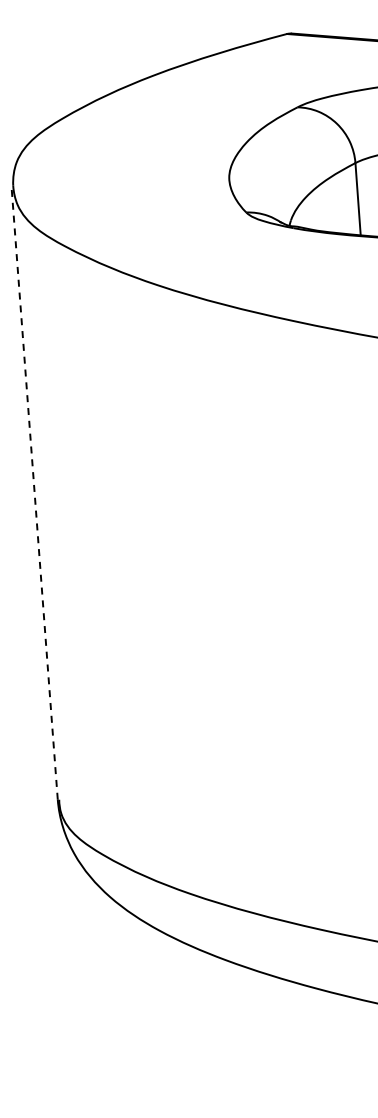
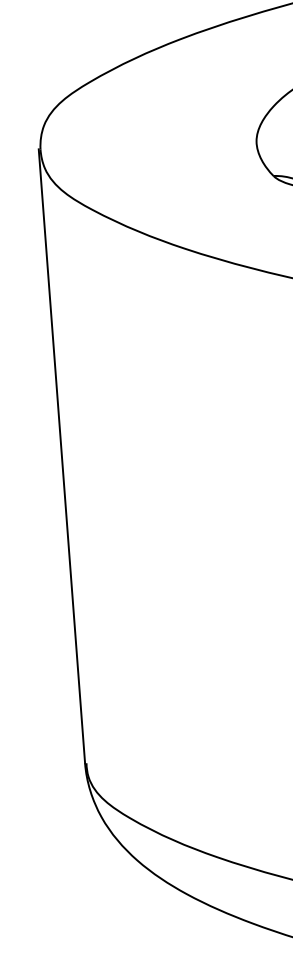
line: (34, 492) -> (61, 456), dashed -> solid

